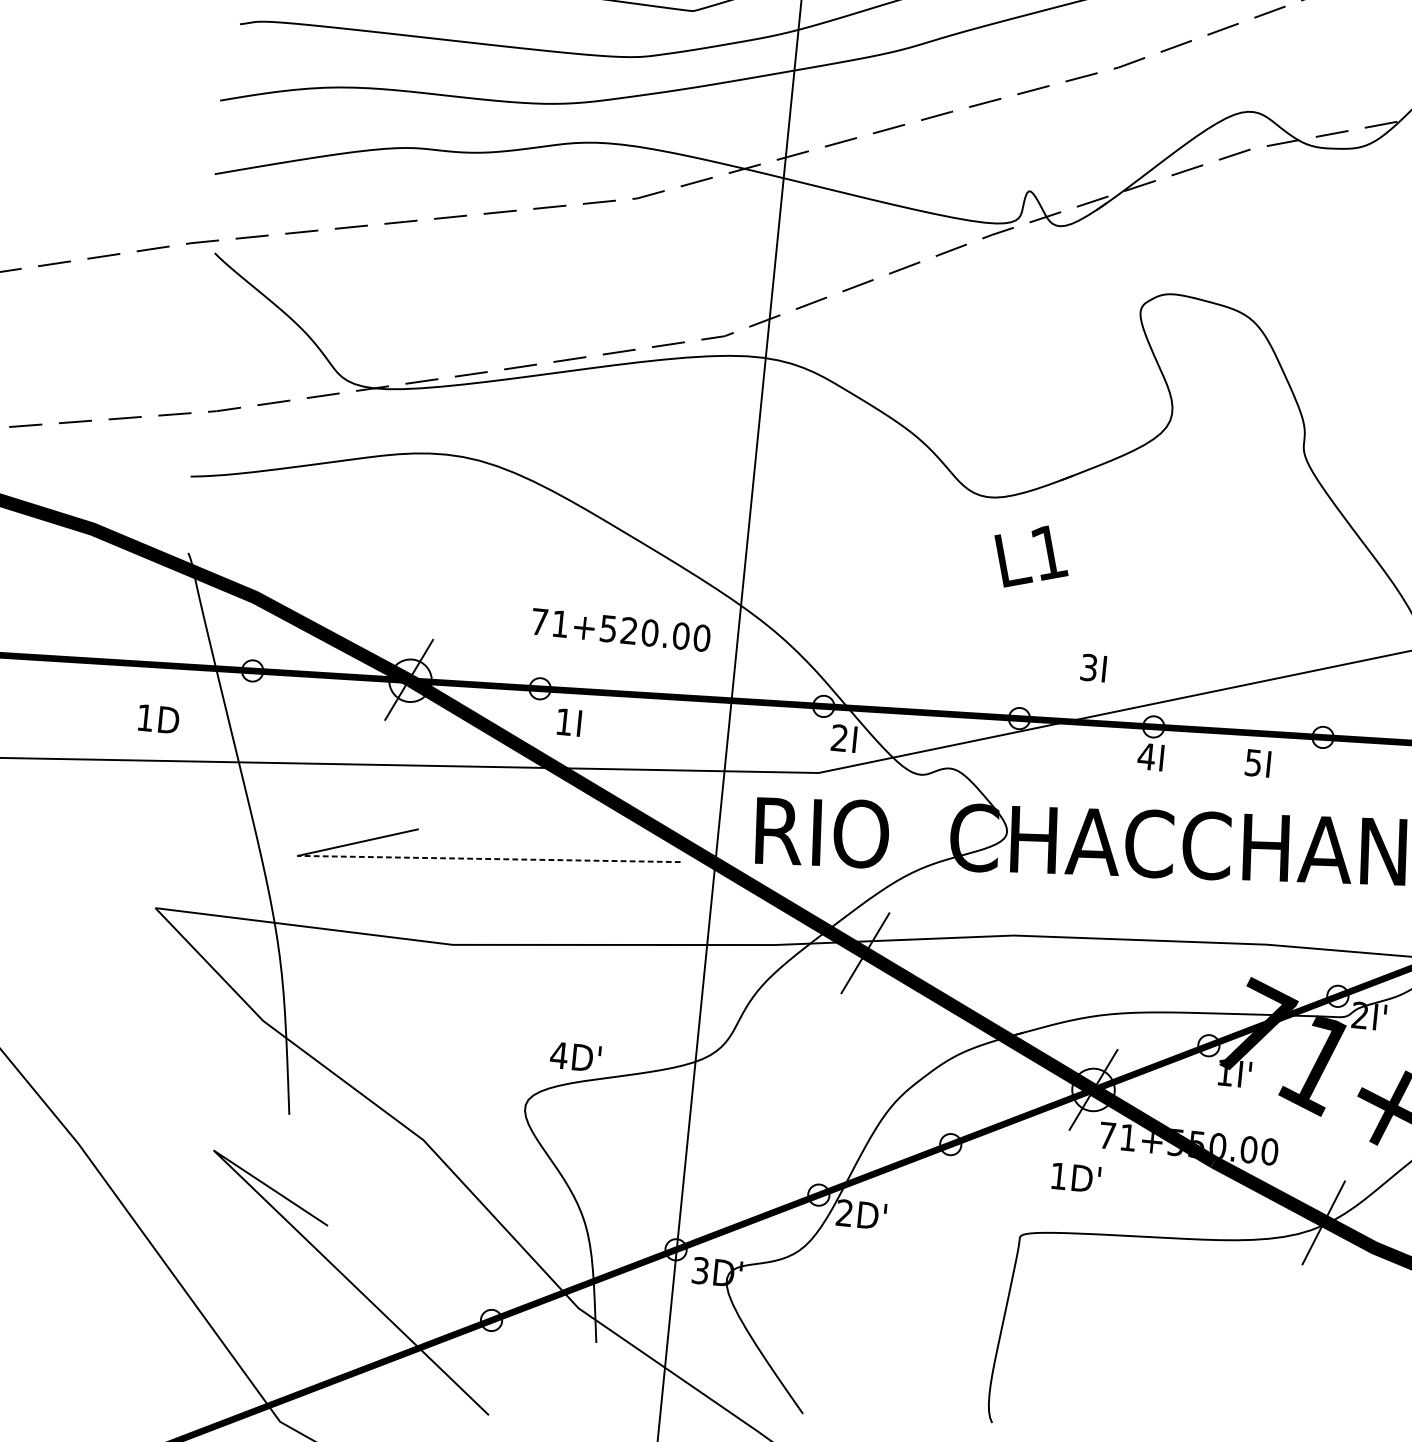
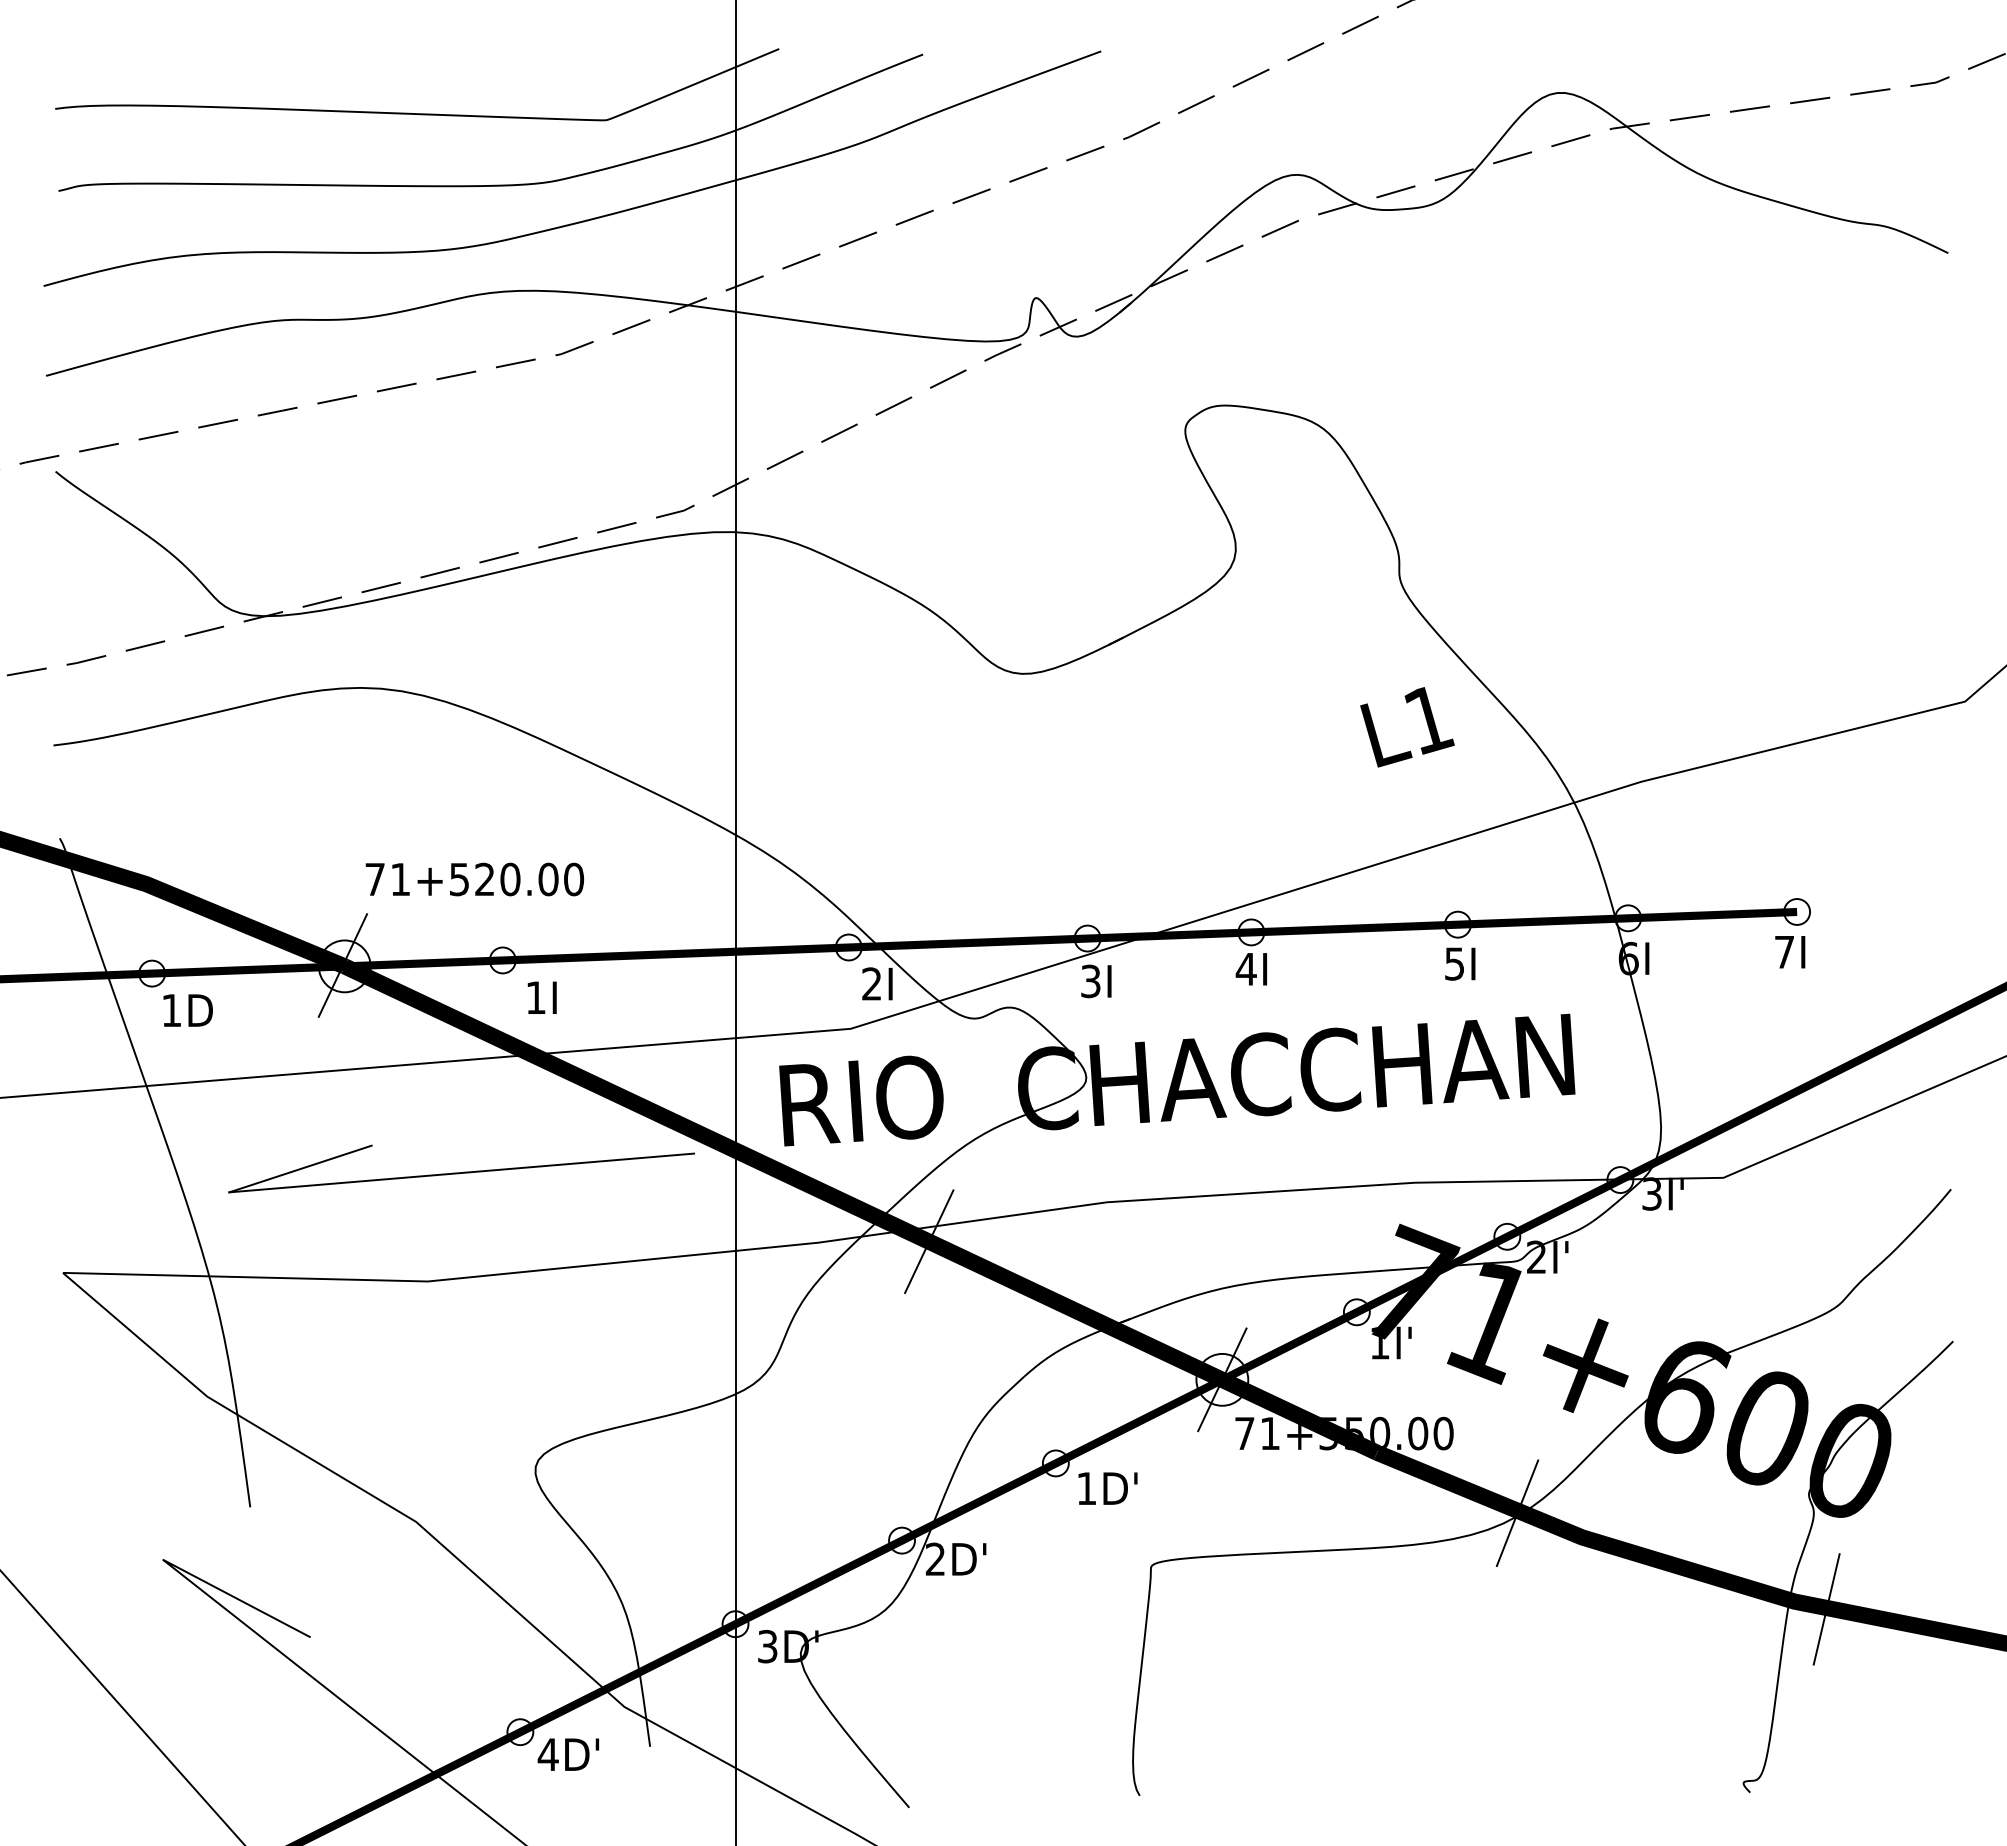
text: (1031, 557) -> (1407, 727), moved
text: (620, 630) -> (474, 879), moved
text: (1093, 668) -> (1096, 981), moved
text: (158, 719) -> (187, 1010), moved
text: (1258, 762) -> (1460, 963), moved
line: (489, 859) -> (461, 1173), dashed -> solid
text: (575, 1056) -> (568, 1754), moved
text: (1075, 1177) -> (1107, 1488), moved

